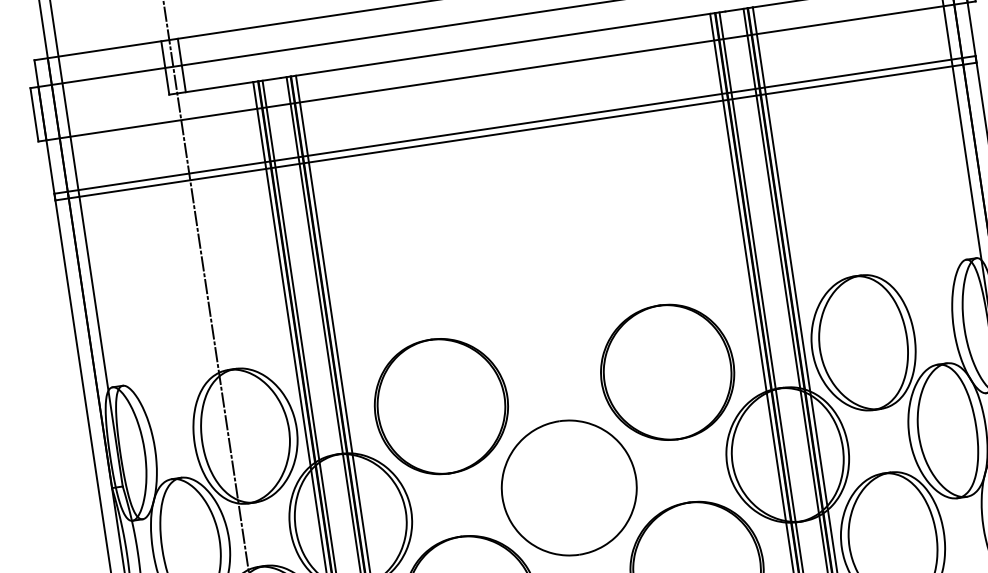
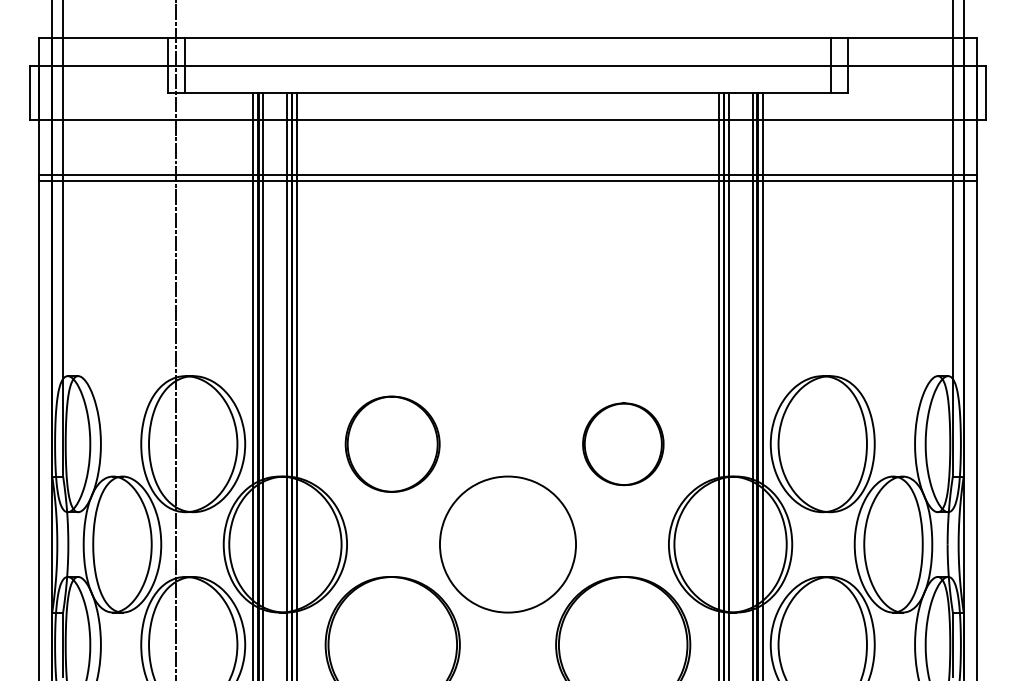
part: (667, 372) -> (623, 444), size x0.6
part: (441, 406) -> (392, 444), size x0.7

